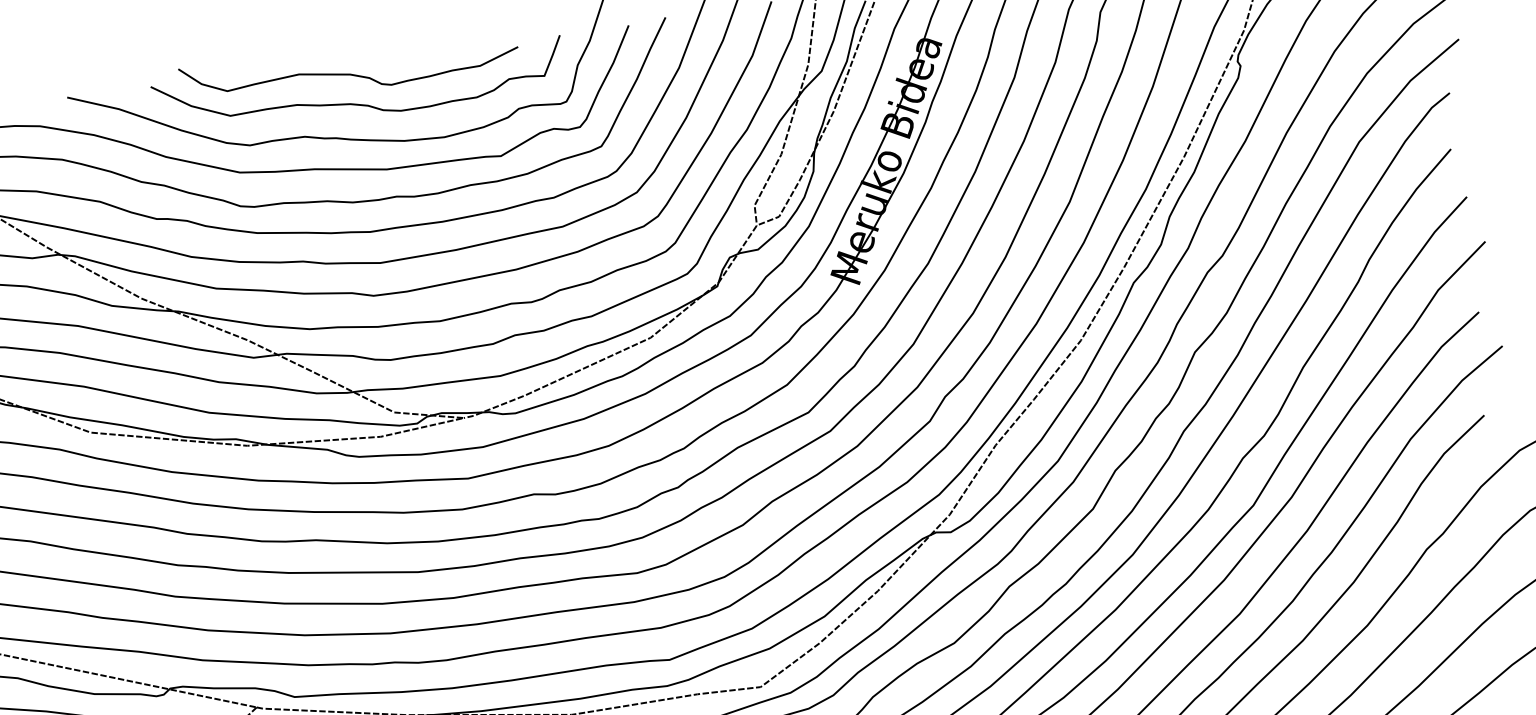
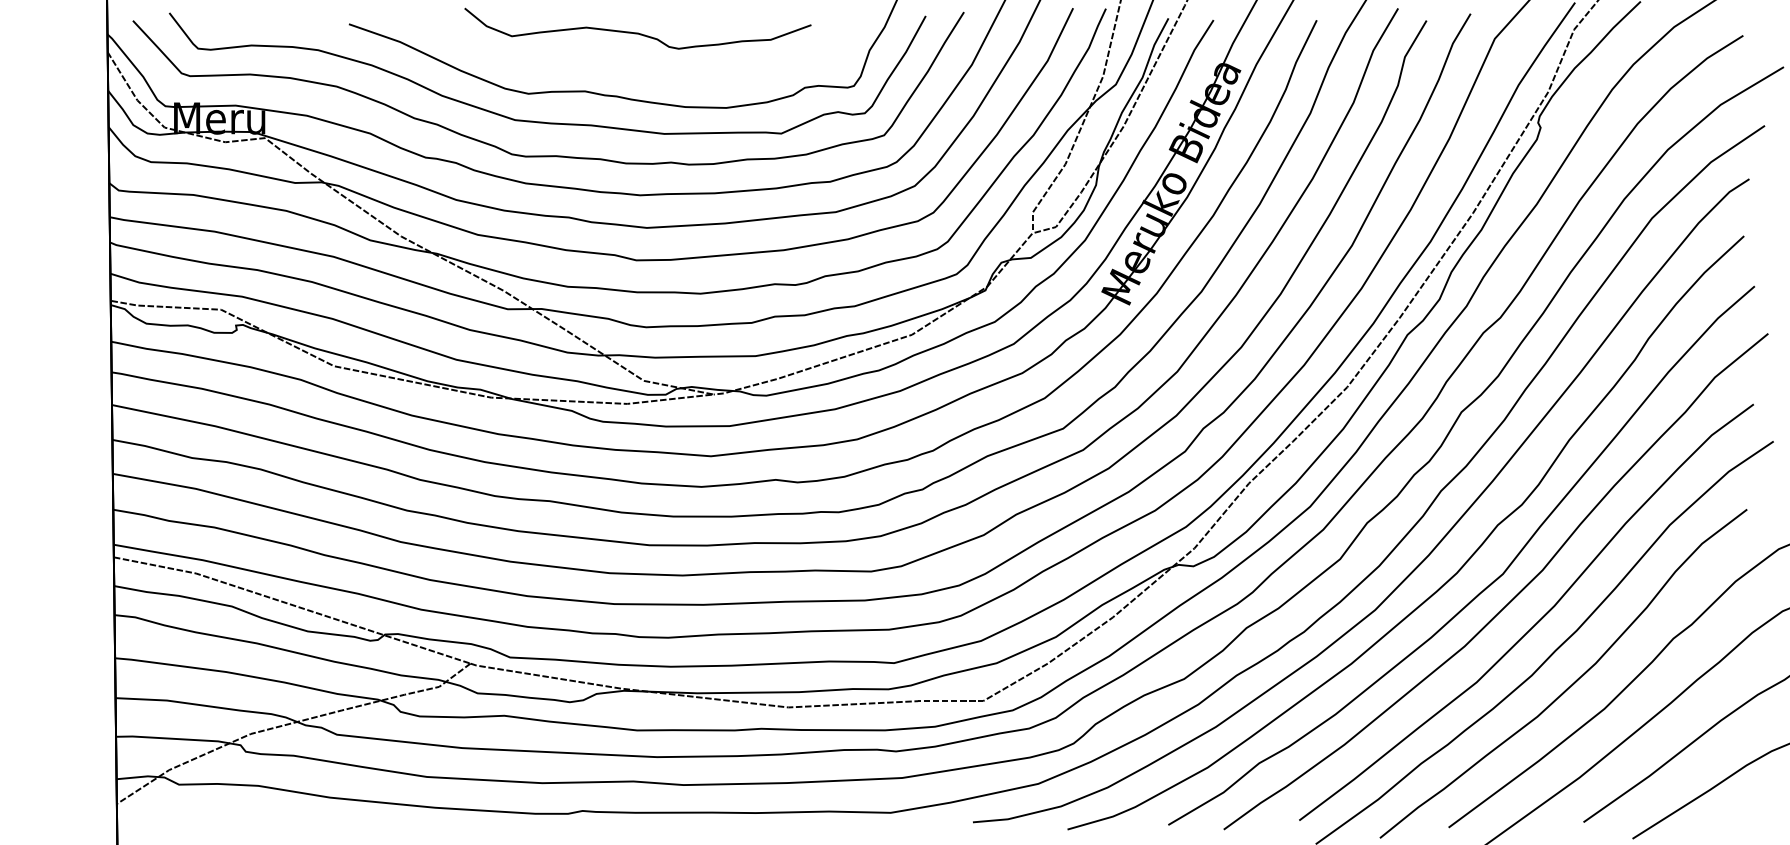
curve: (355, 103) -> (640, 63), removed

